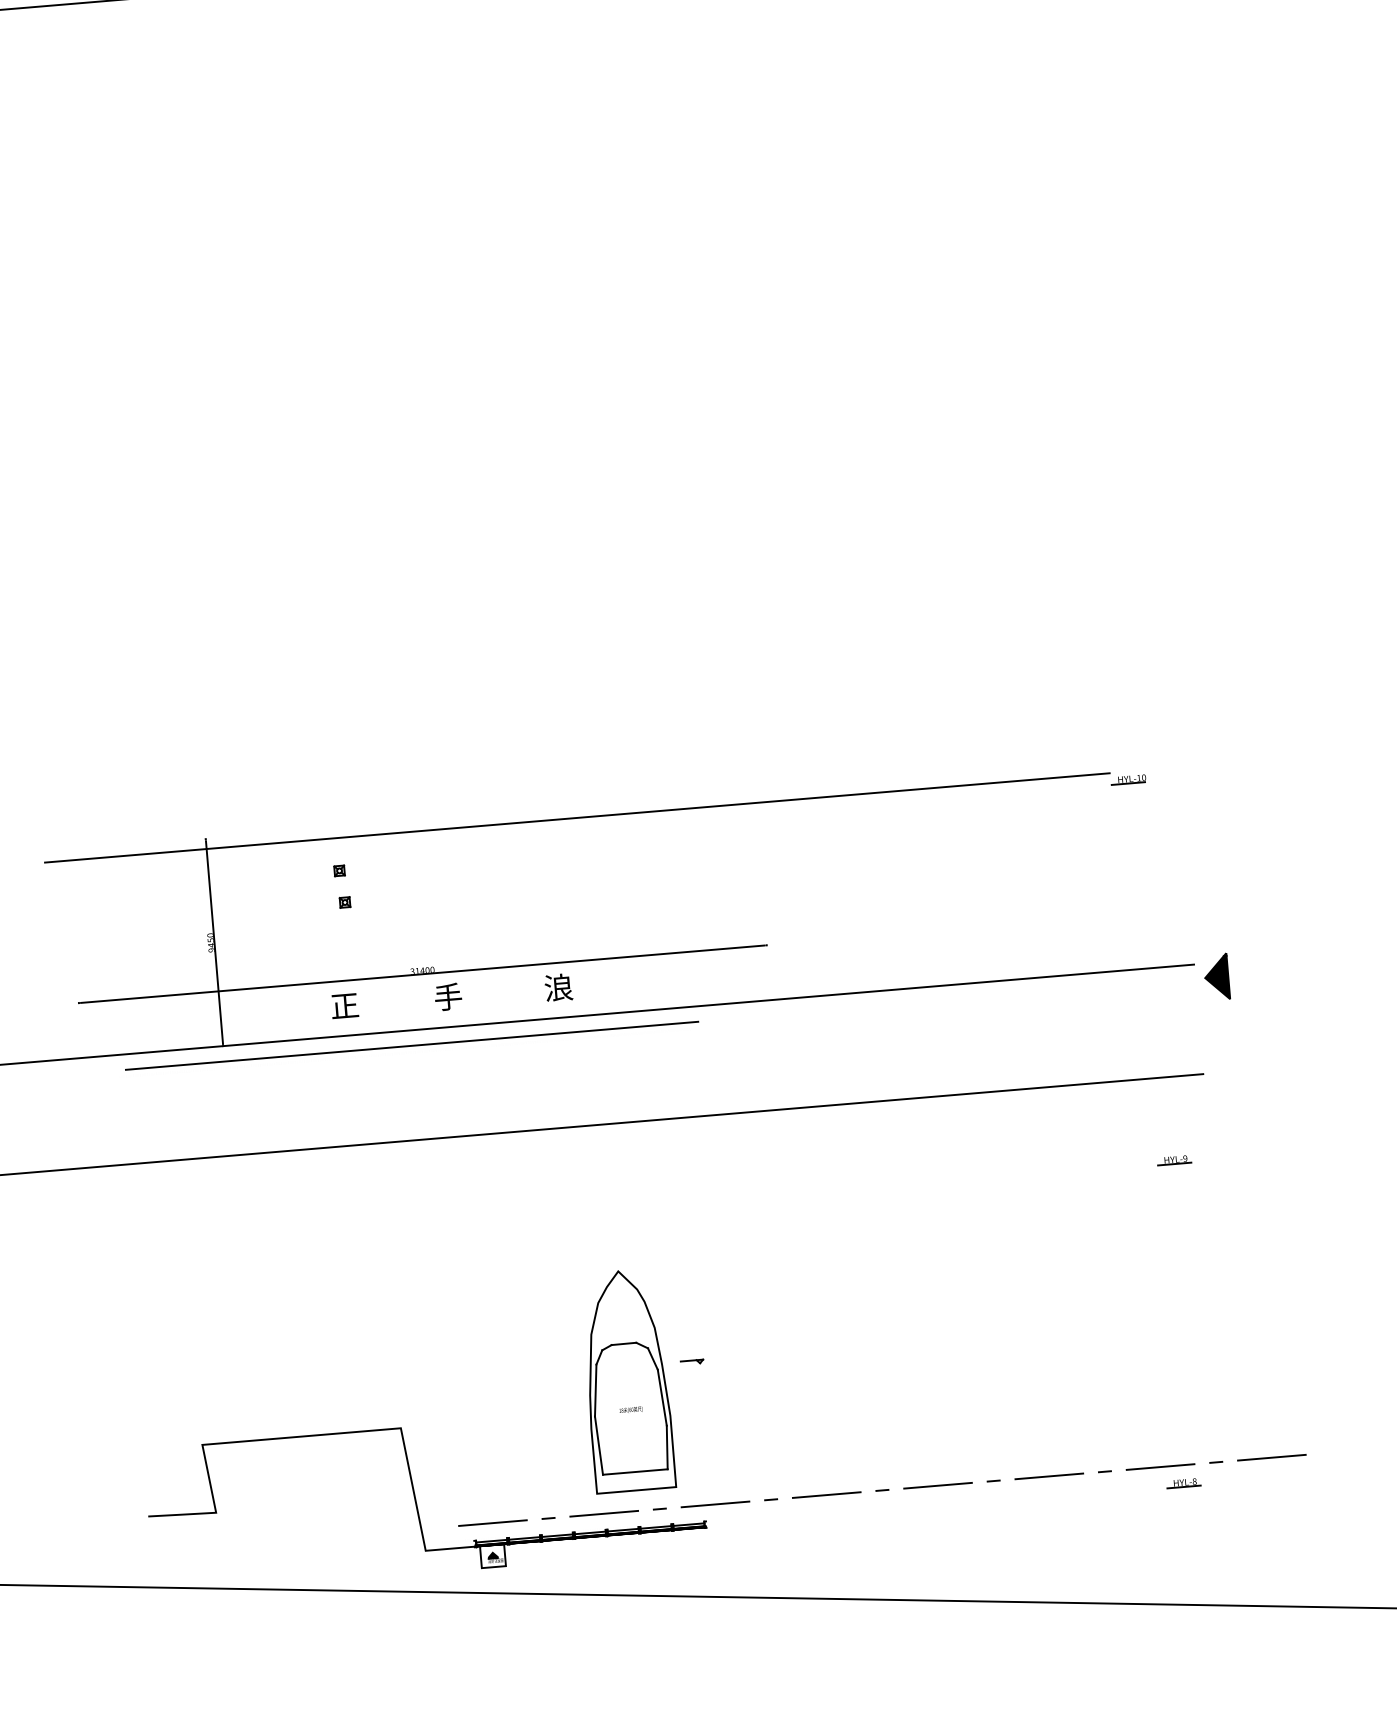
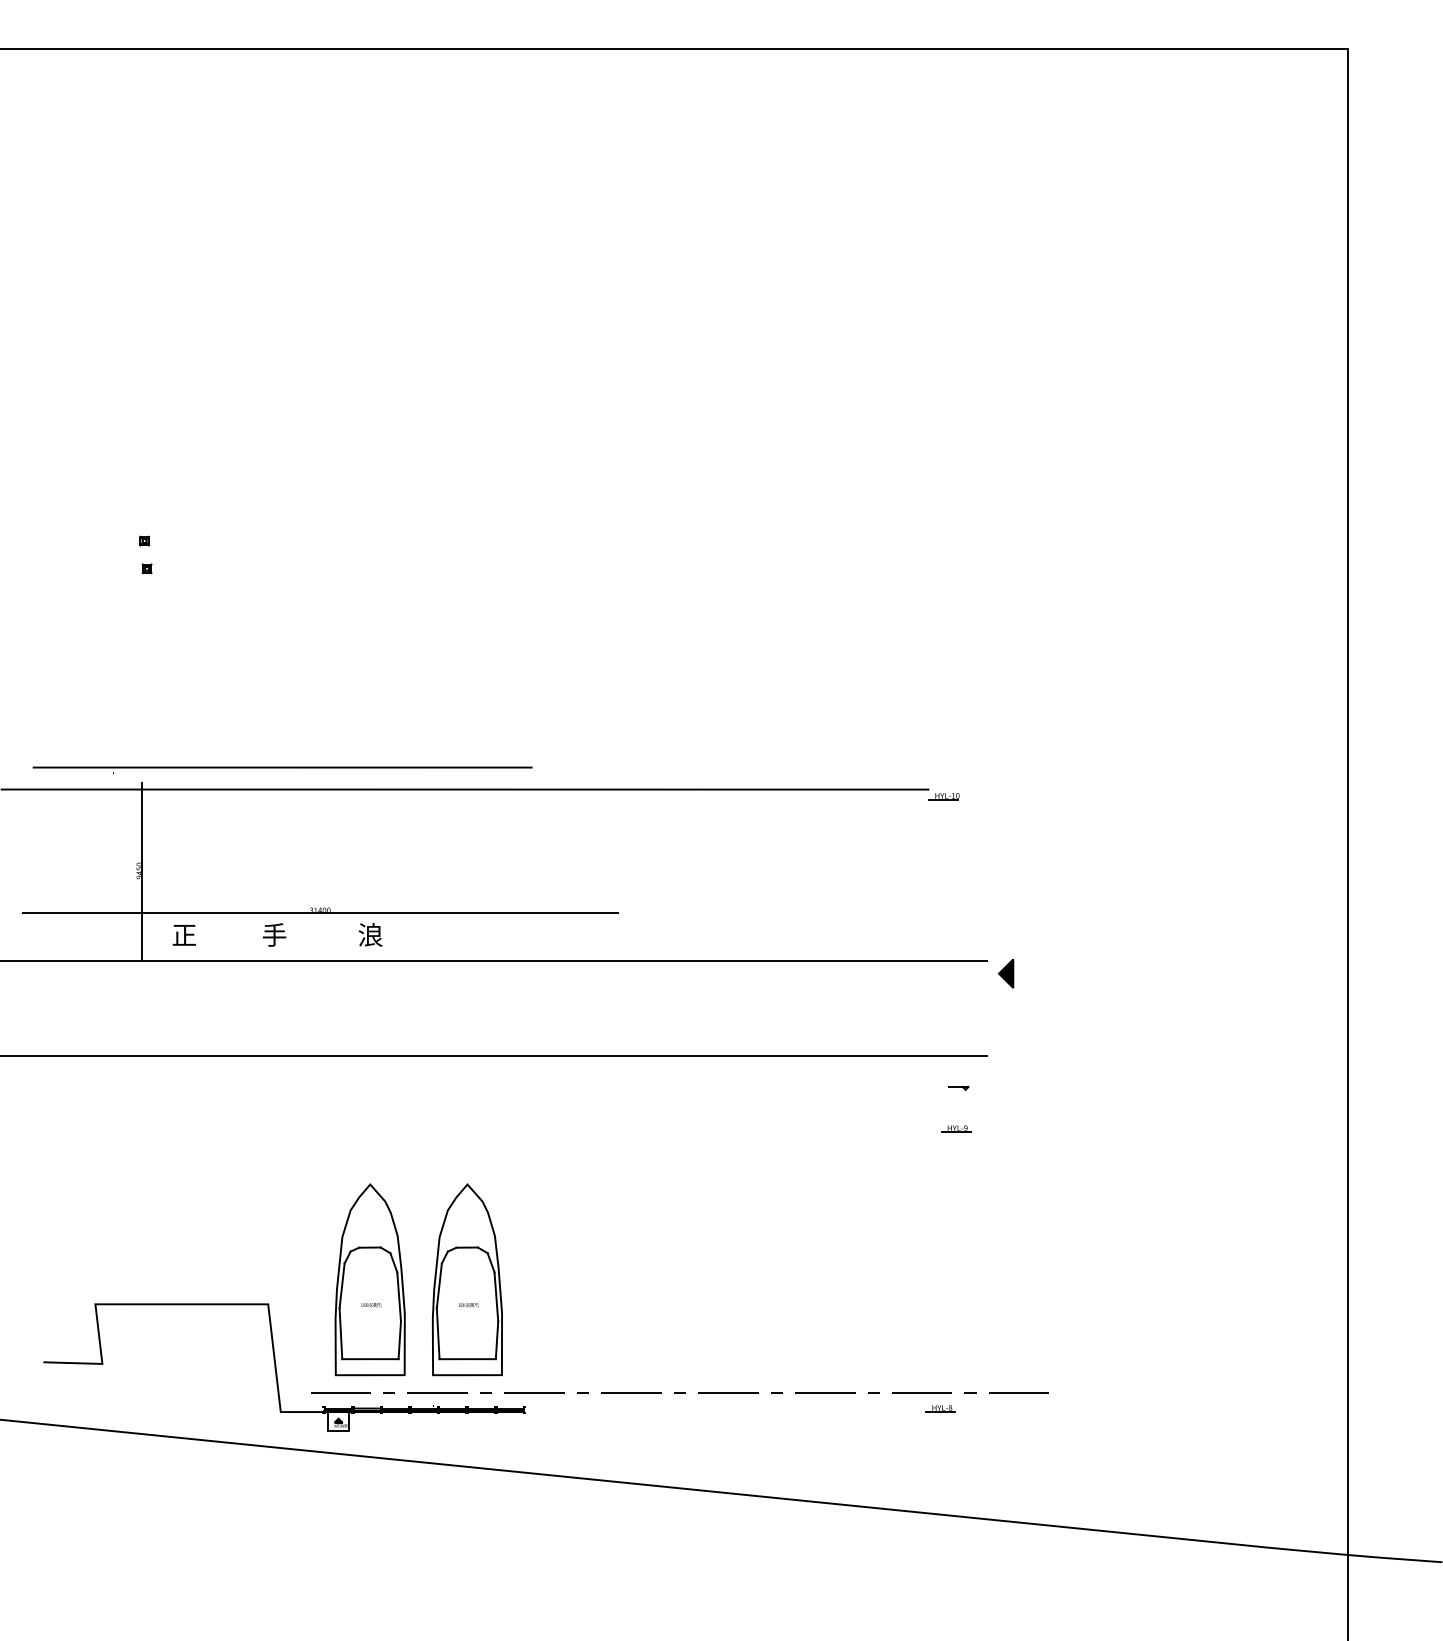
part: (344, 876) -> (148, 546), moved
part: (1215, 977) -> (1005, 973), size x0.71
text: (451, 996) -> (277, 934), moved
part: (412, 1048) -> (282, 769), moved
part: (691, 1361) -> (958, 1087), moved
part: (514, 1389) -> (369, 1279), added

